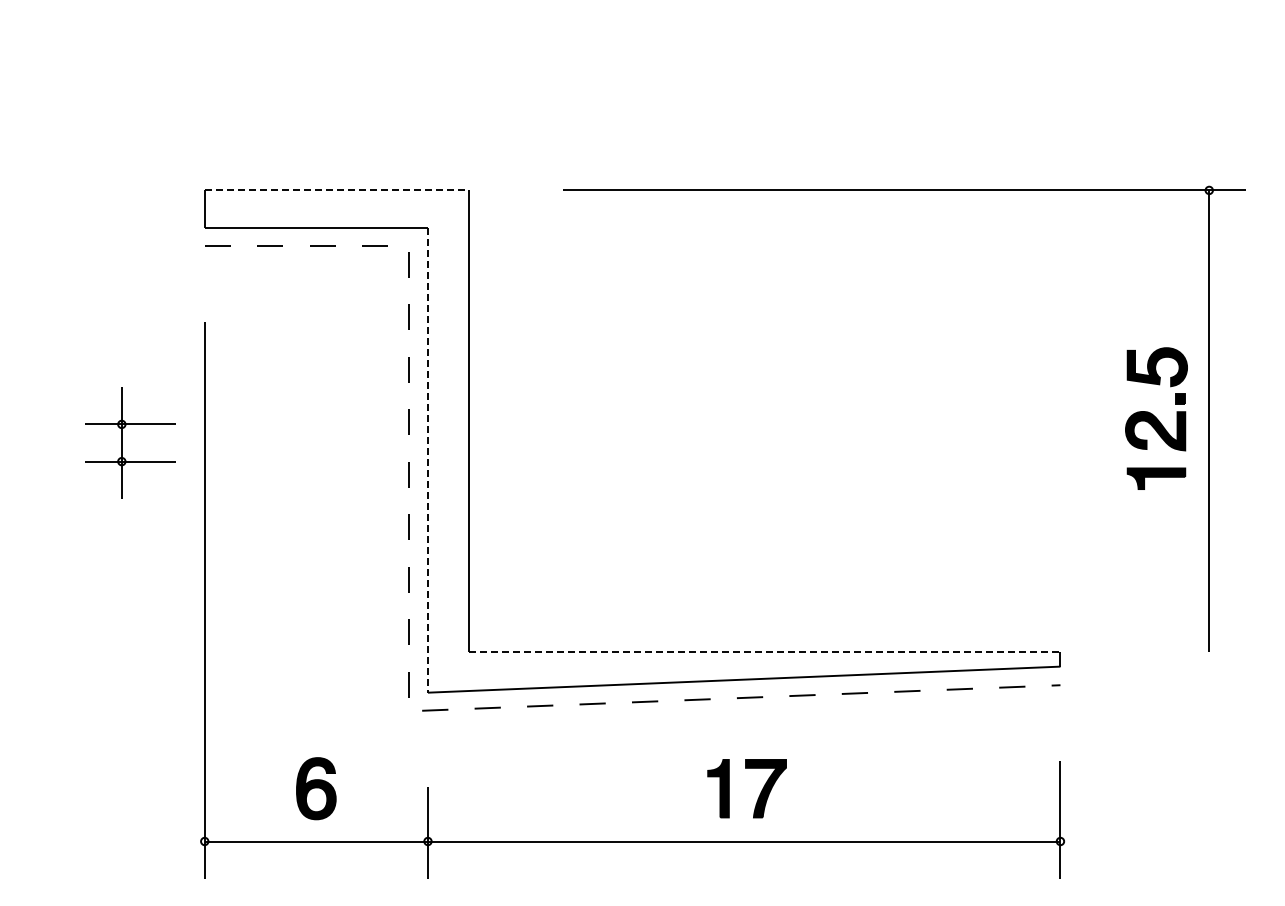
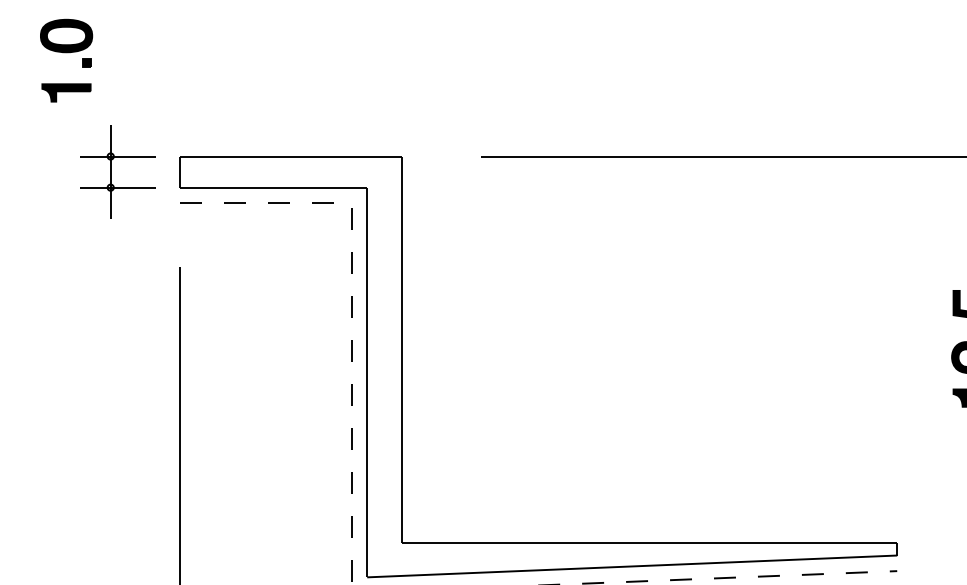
part: (68, 66) -> (66, 52), added
line: (337, 190) -> (291, 156), dashed -> solid
part: (122, 442) -> (111, 171), moved
line: (427, 460) -> (366, 382), dashed -> solid
line: (764, 651) -> (649, 542), dashed -> solid

